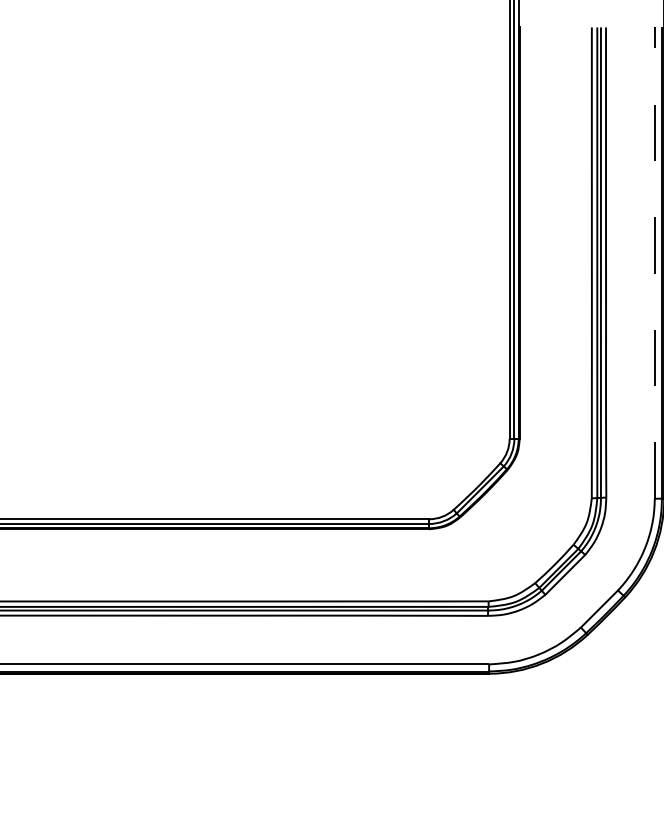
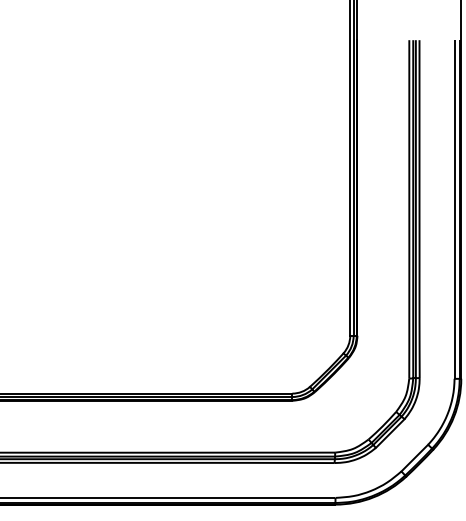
line: (654, 263) -> (454, 209), dashed -> solid

